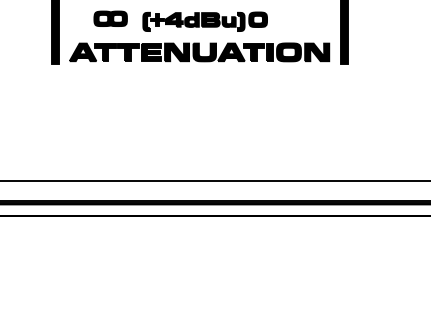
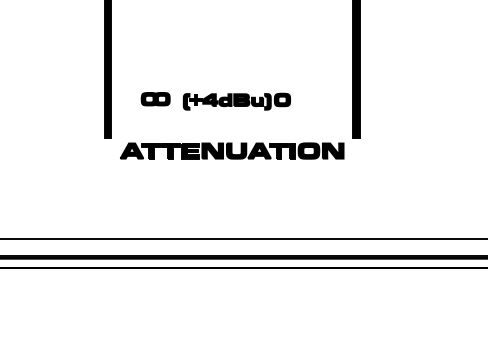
part: (200, 51) -> (232, 150), moved

